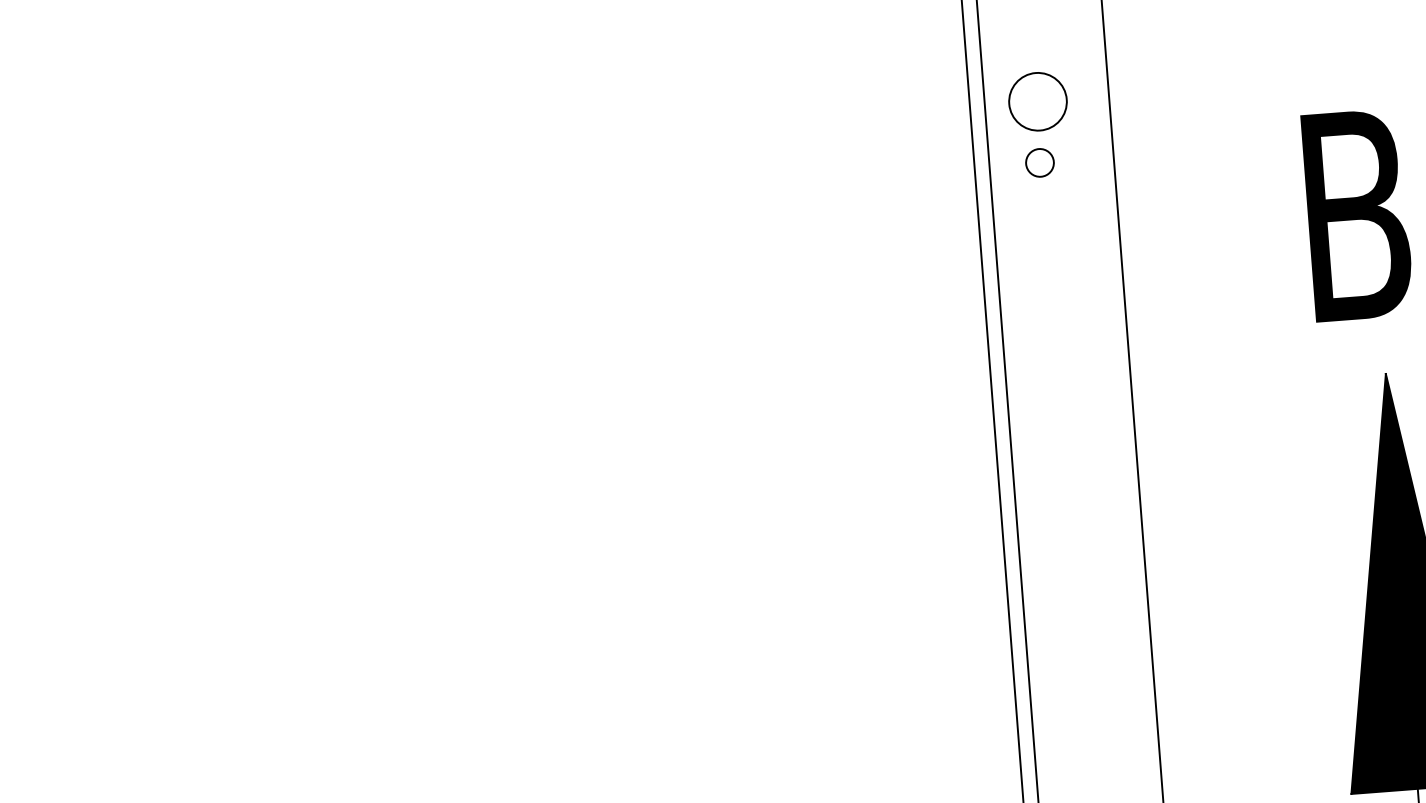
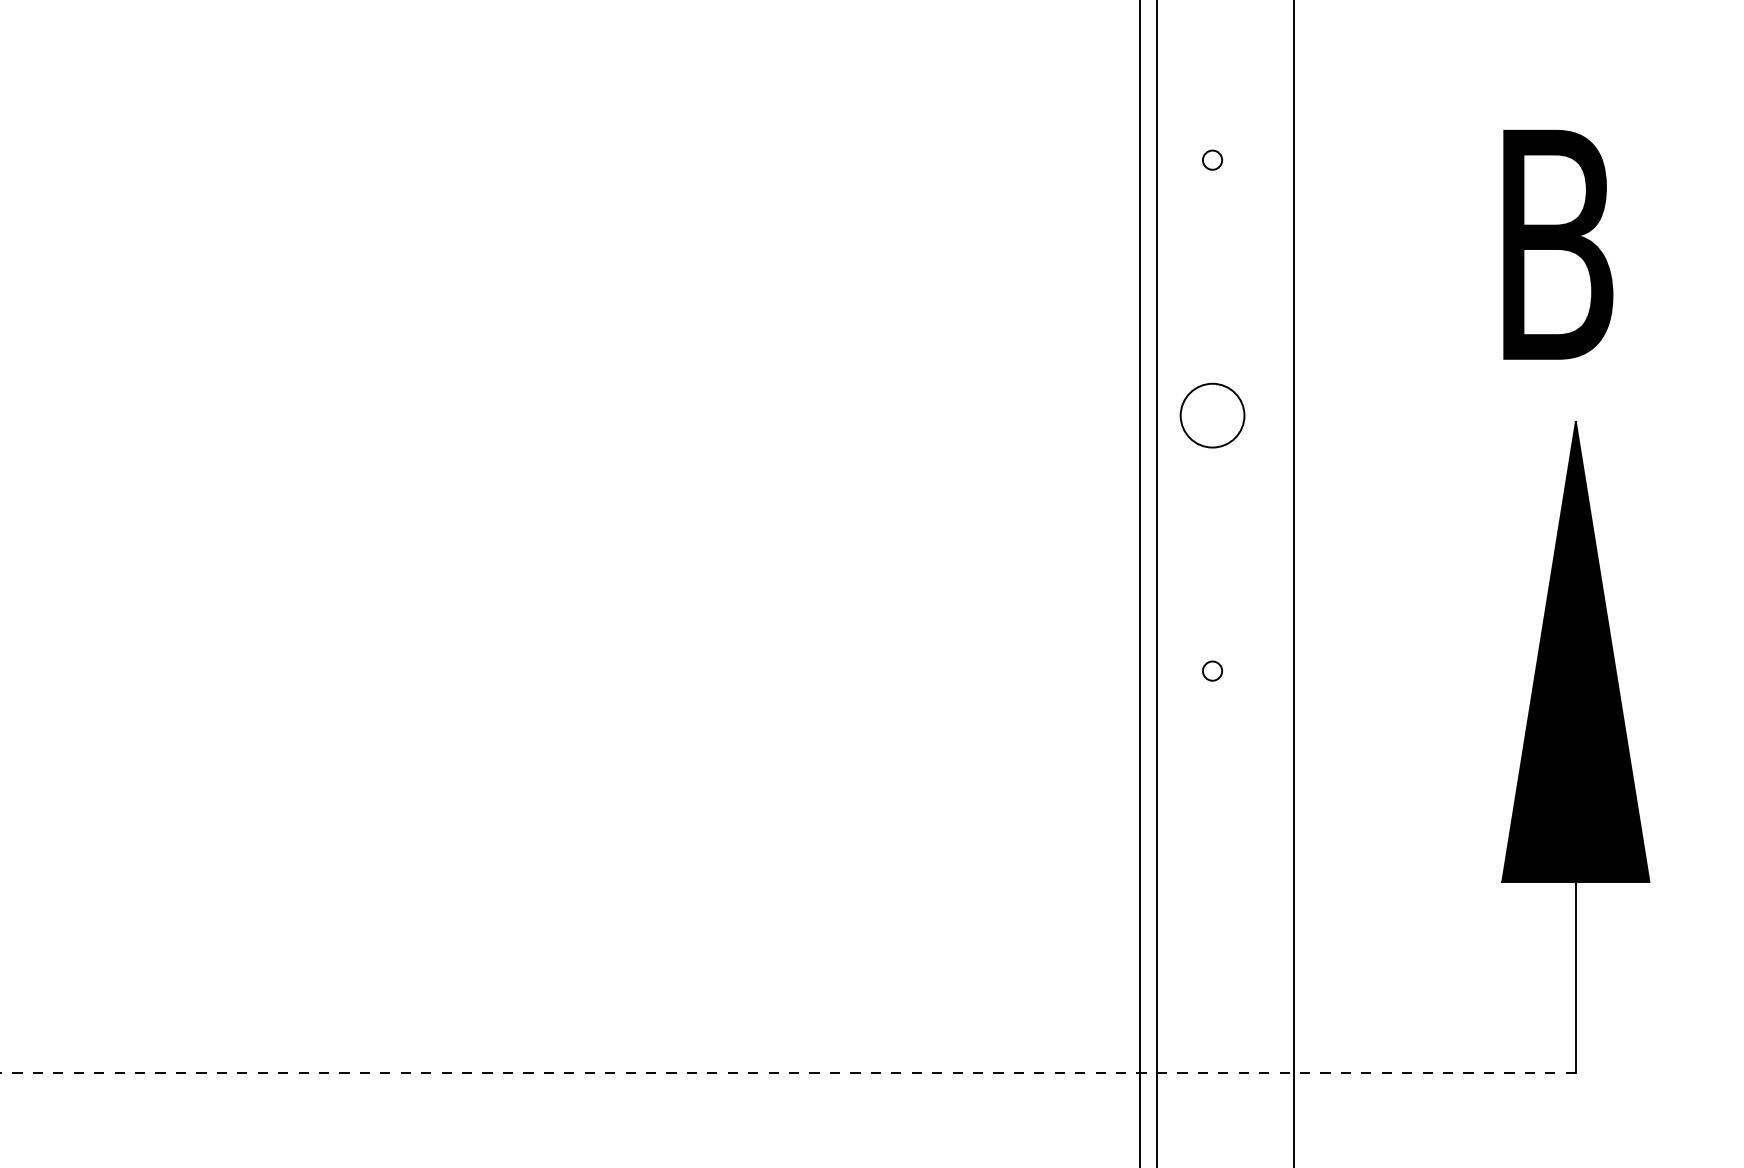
circle: (1037, 101) -> (1212, 415), moved
circle: (1039, 162) -> (1212, 159), size x0.62
circle: (1075, 623) -> (1212, 670), added

